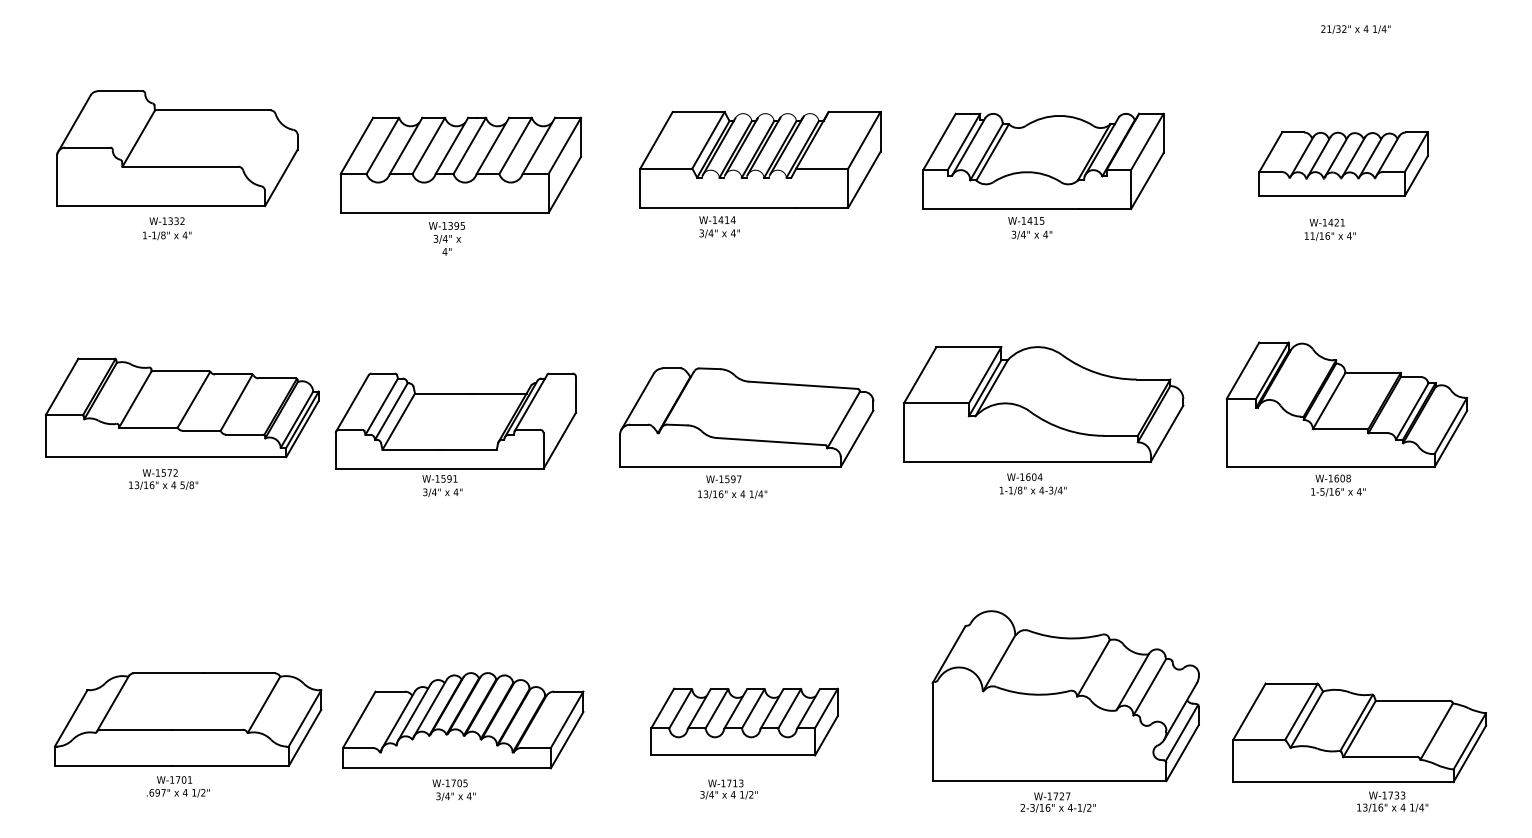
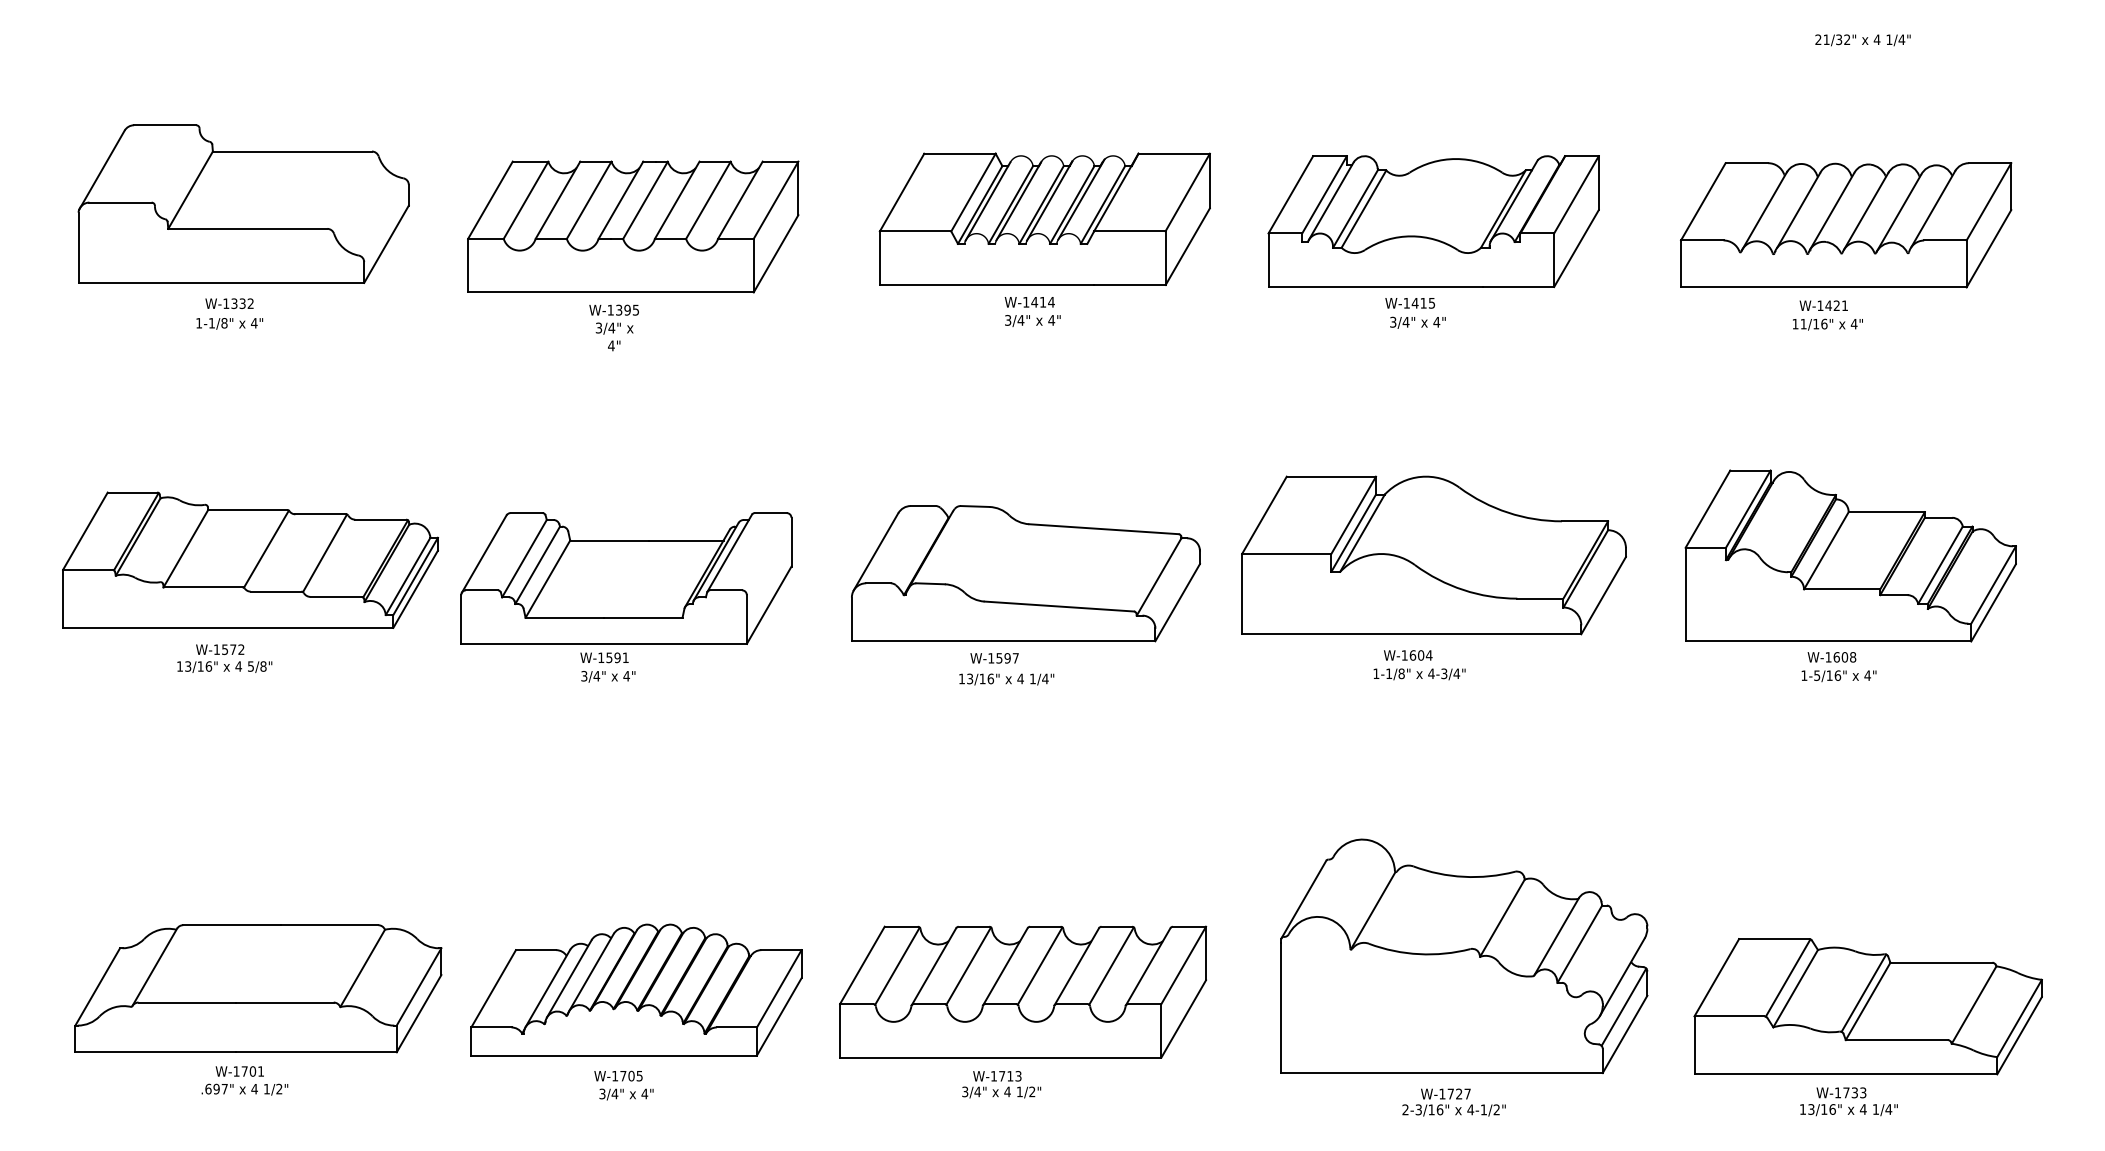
part: (1343, 163) -> (1846, 224), size x1.43
text: (719, 227) -> (1032, 312), moved
part: (744, 721) -> (1022, 991), size x1.43
text: (1392, 801) -> (1848, 1101), moved

